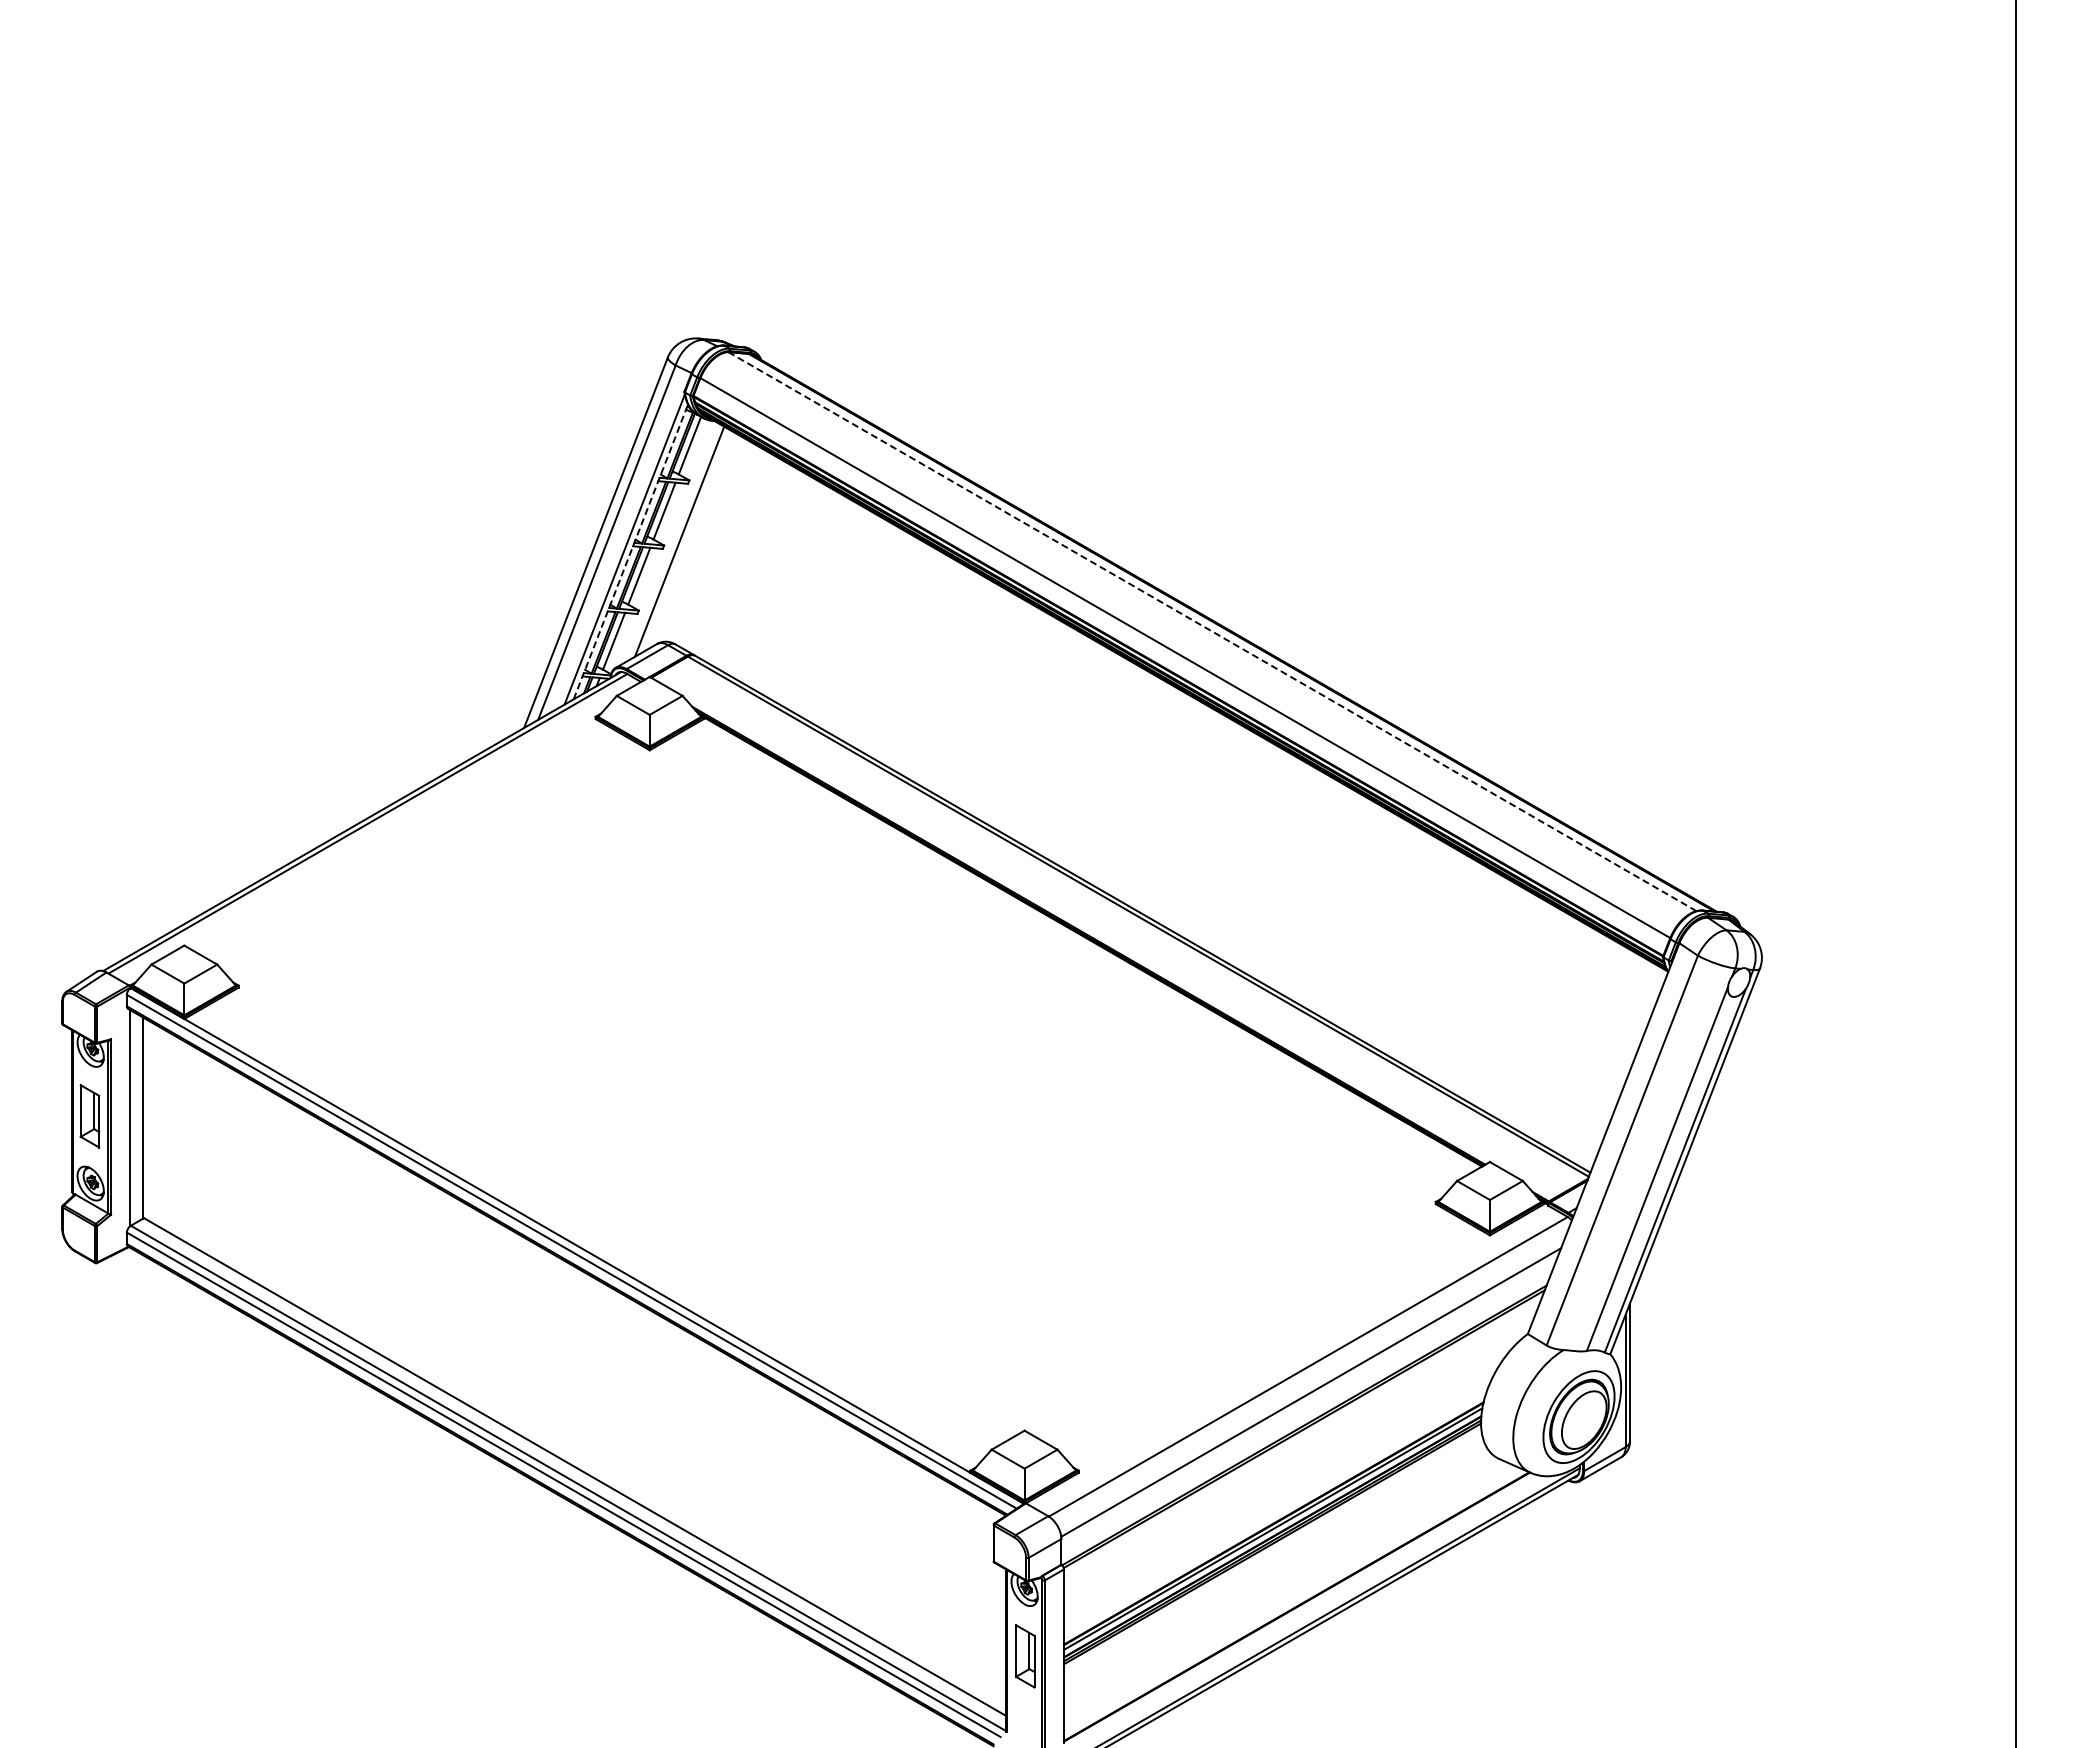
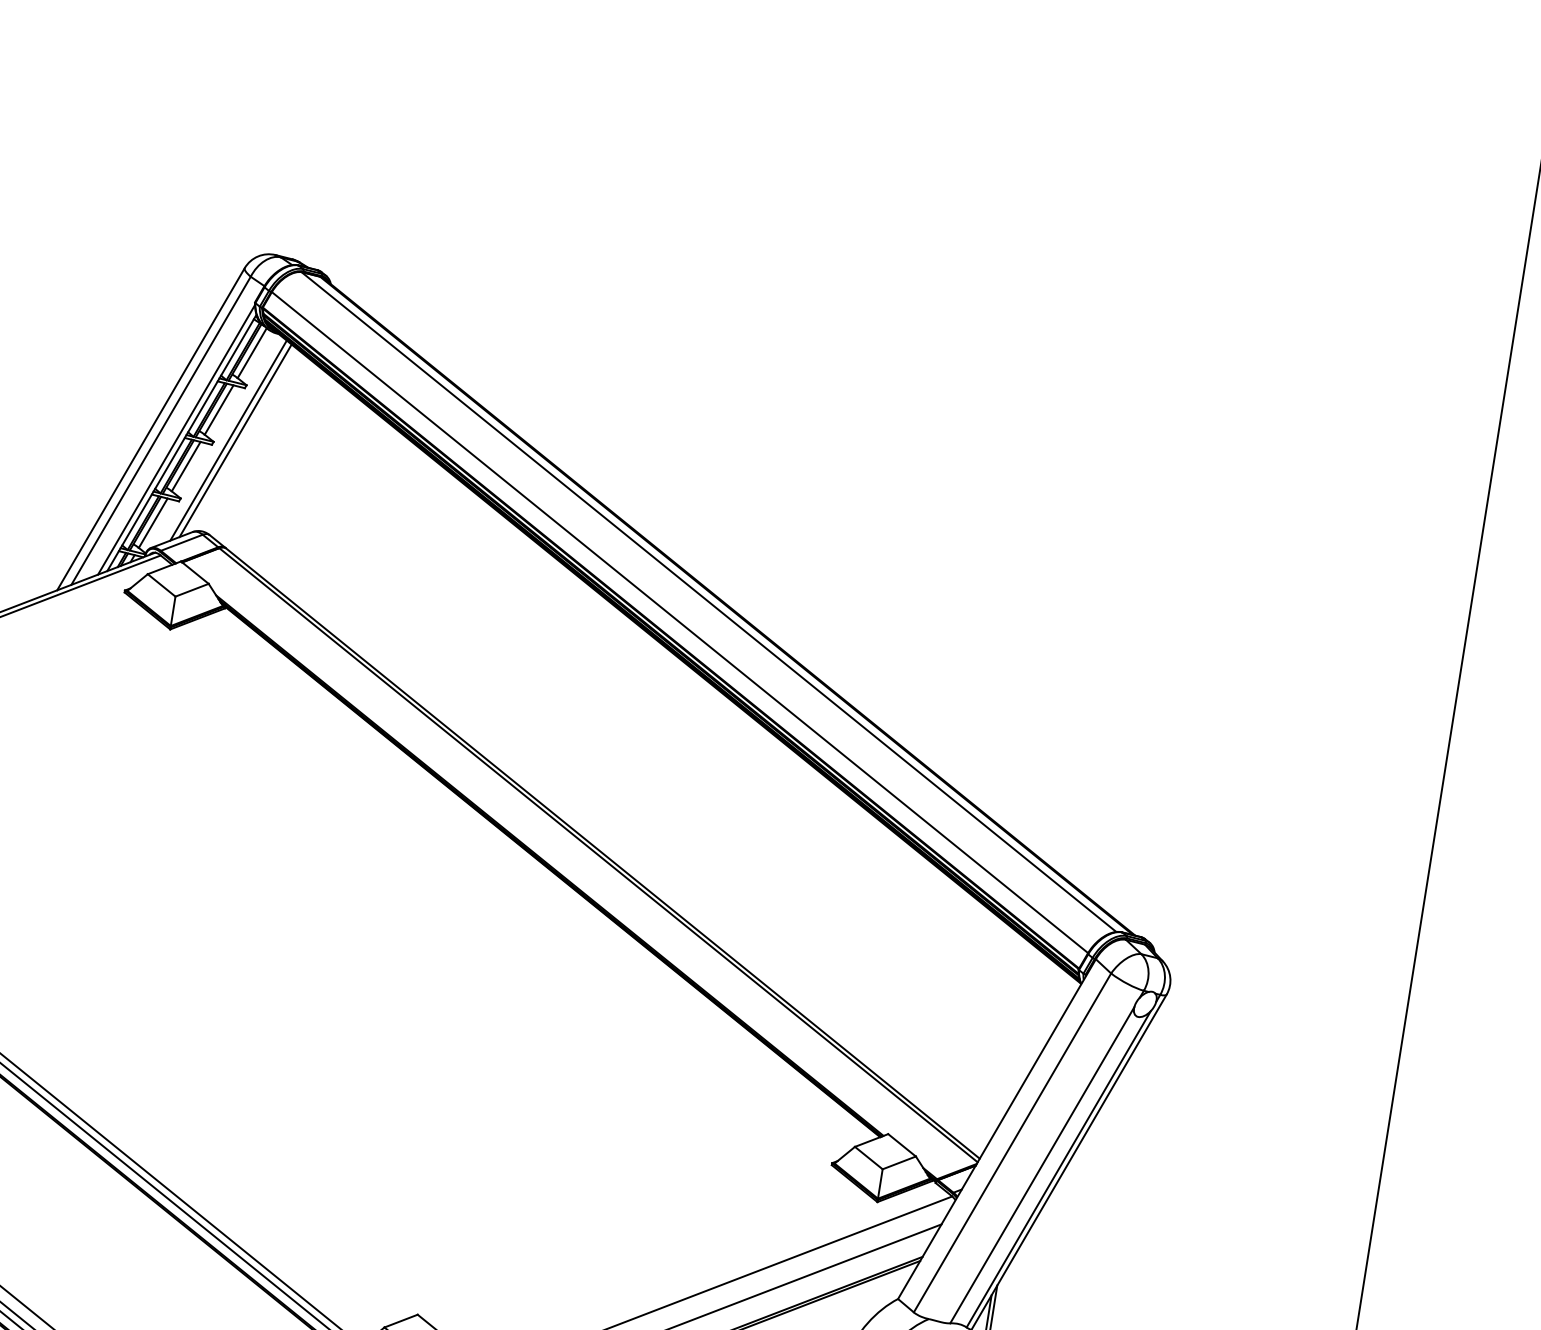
line: (687, 540) -> (236, 440), added
line: (630, 552) -> (181, 443), dashed -> solid
line: (1212, 631) -> (709, 601), dashed -> solid

